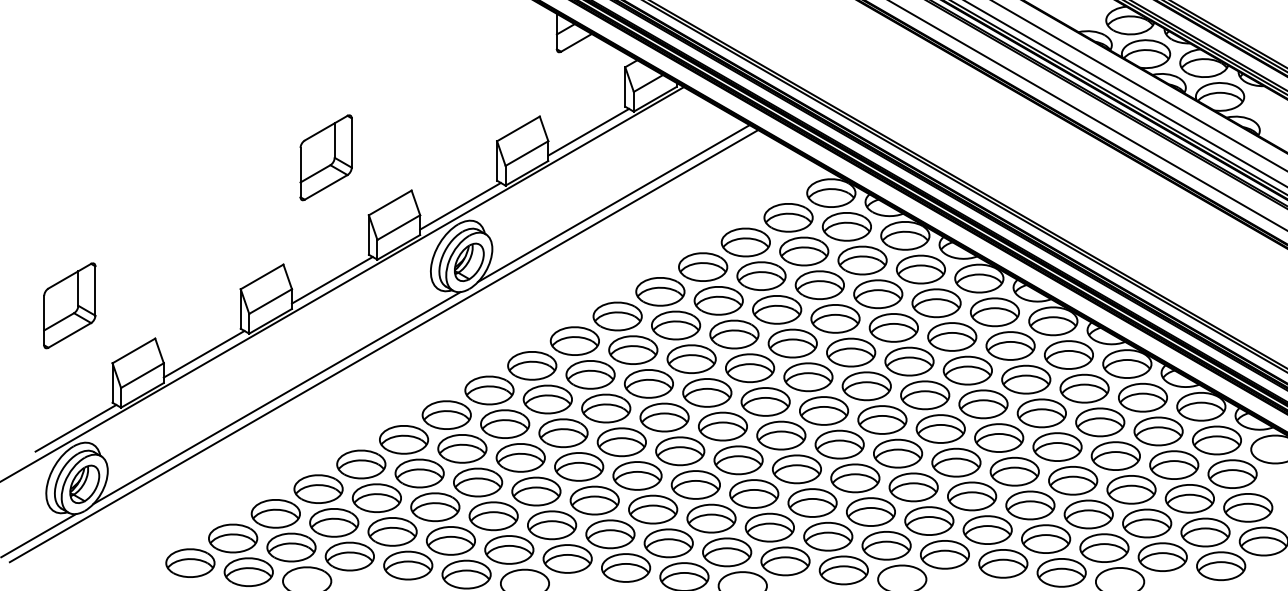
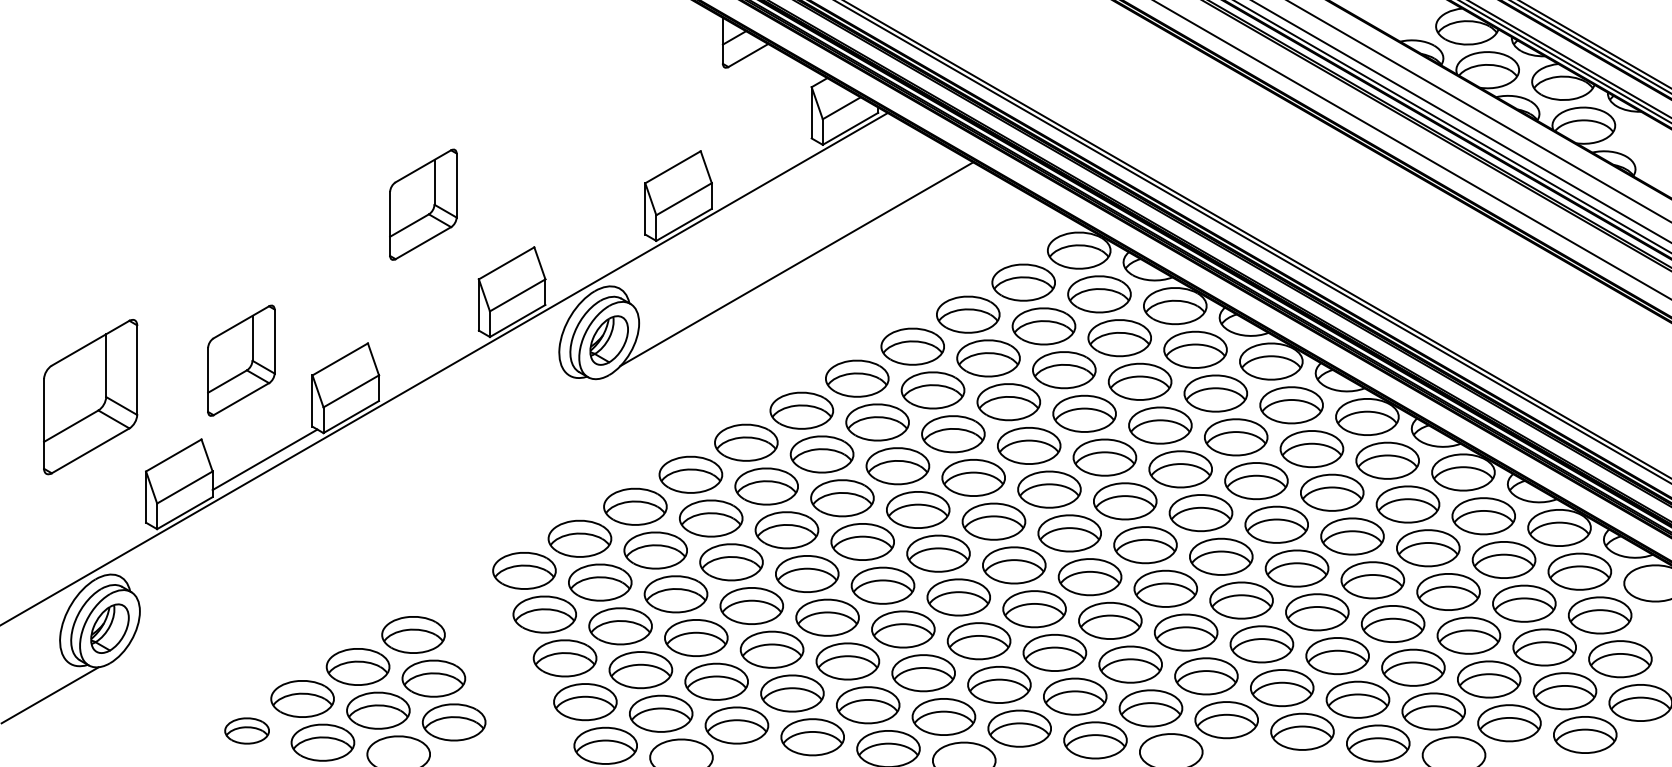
line: (588, 132) -> (763, 171), removed
line: (460, 206) -> (597, 267), removed
part: (186, 277) -> (241, 360), added
line: (332, 280) -> (431, 363), removed
part: (69, 305) -> (90, 396), size x1.4
line: (384, 345) -> (498, 448), removed
line: (276, 397) -> (359, 516), removed
line: (75, 427) -> (98, 555), removed
part: (384, 515) -> (499, 668), removed
part: (189, 562) -> (246, 730), size x0.7

